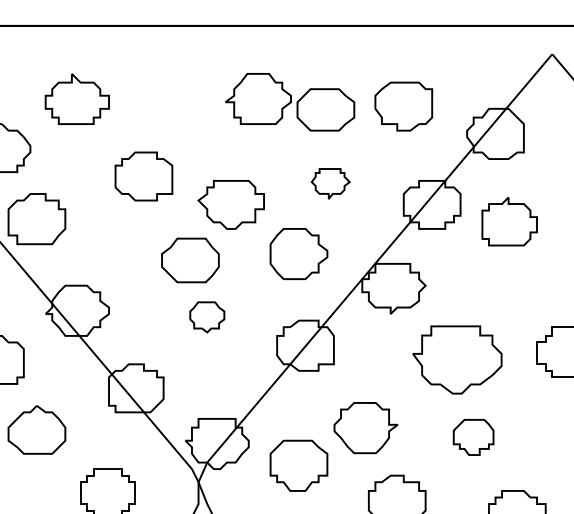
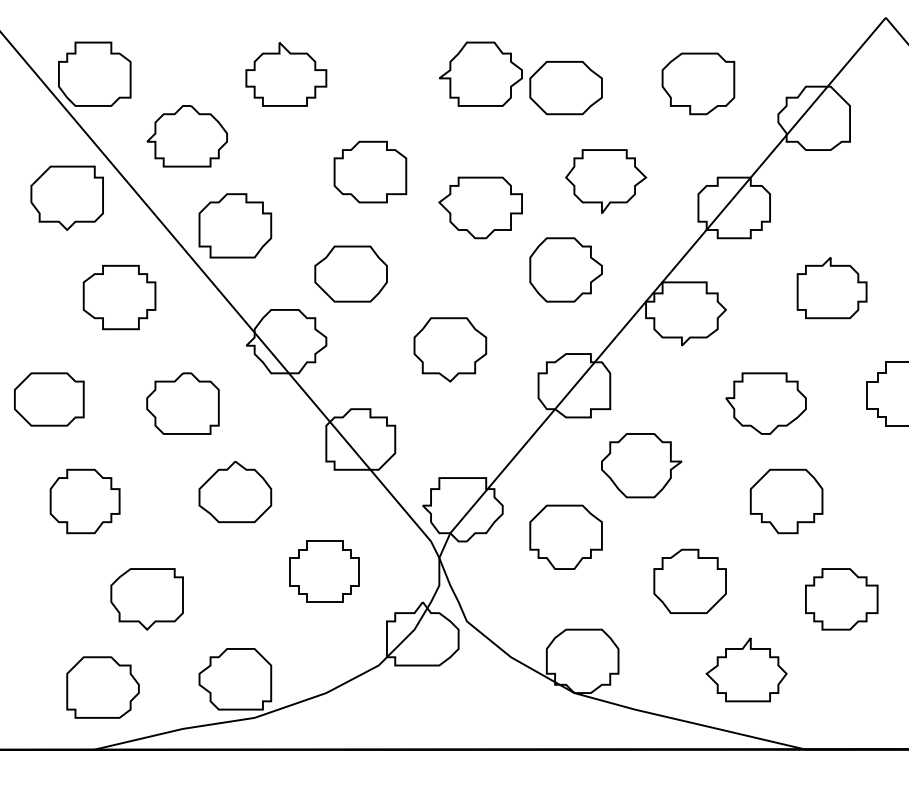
part: (289, 102) -> (520, 78), moved
part: (330, 183) -> (606, 181), size x1.67
part: (509, 221) -> (831, 288), moved
part: (189, 260) -> (350, 273), moved
part: (207, 317) -> (450, 349), size x1.67
part: (456, 359) -> (765, 403), size x0.71
part: (365, 427) -> (641, 465), moved
part: (473, 437) -> (786, 501), size x1.43

